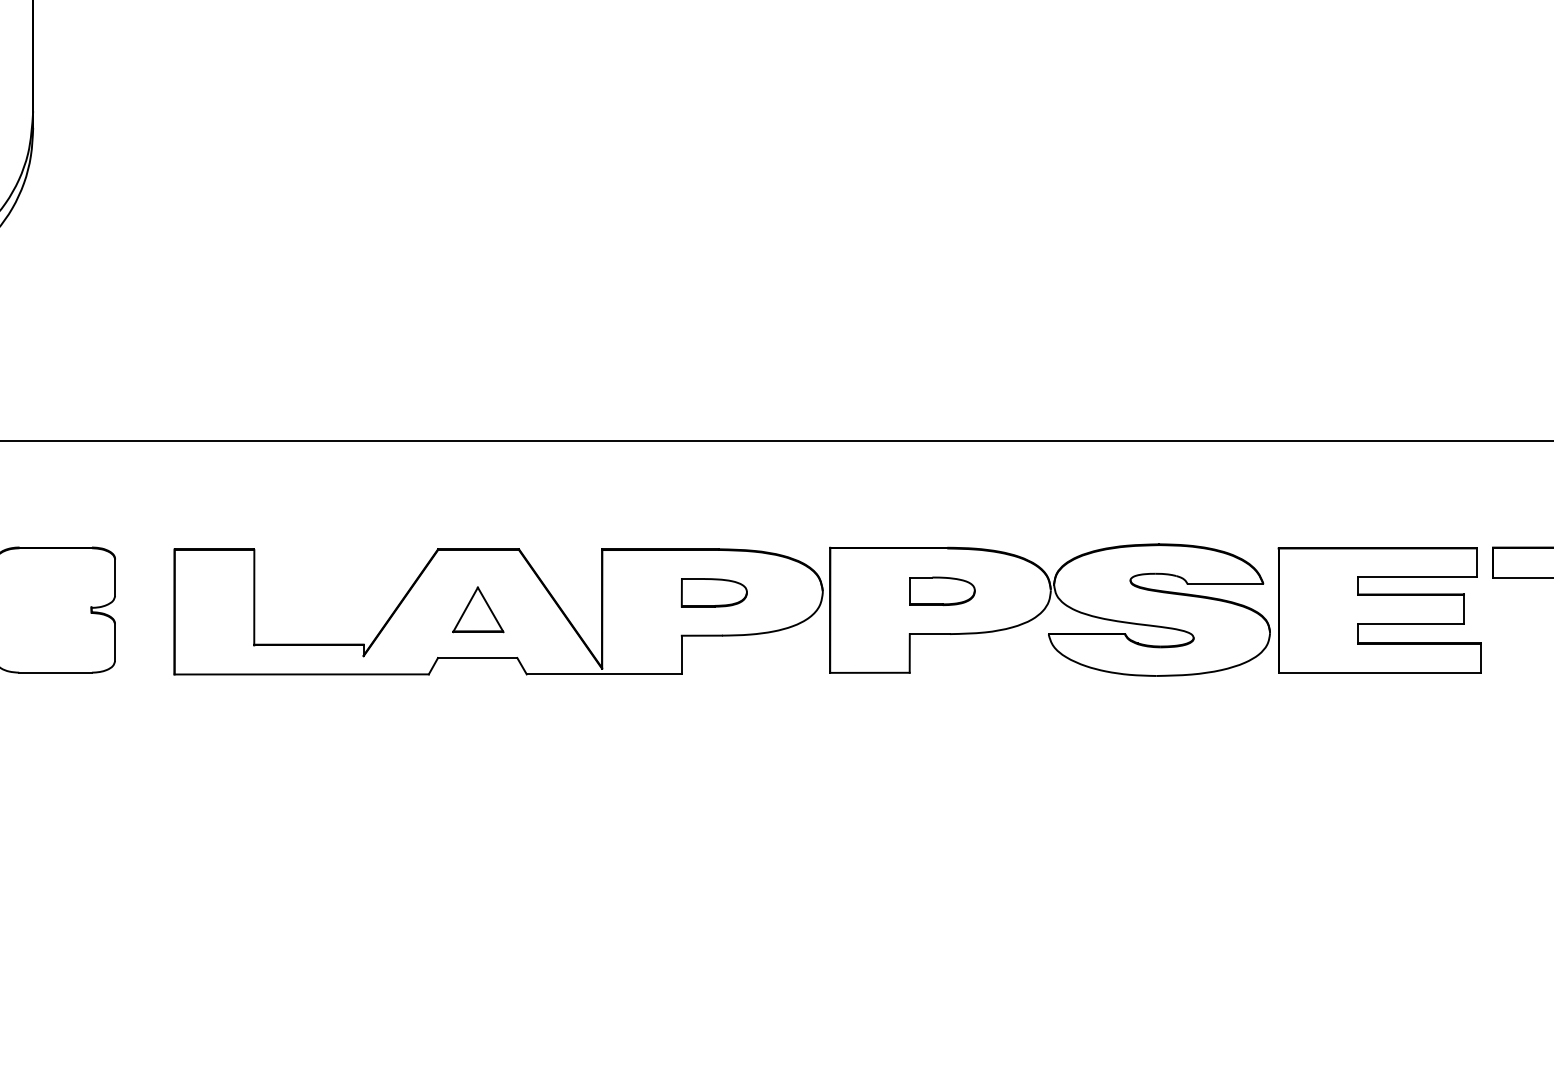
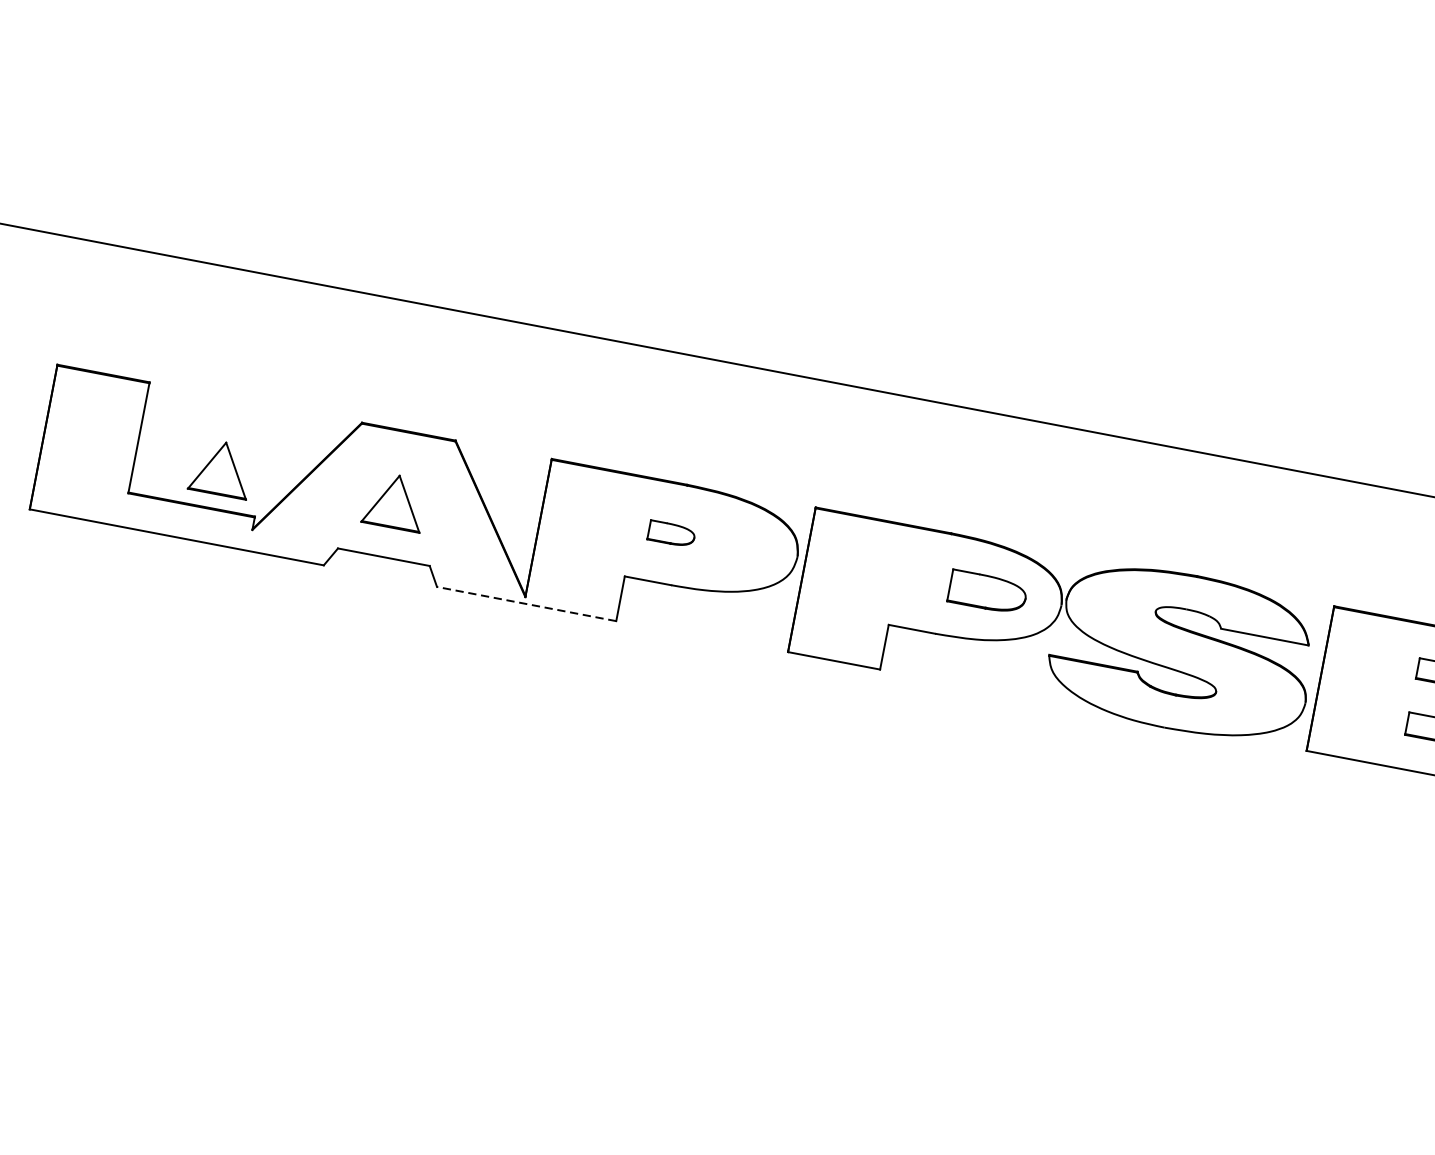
part: (942, 590) -> (988, 591), moved
part: (713, 592) -> (670, 533), size x0.6
part: (328, 609) -> (222, 468), added
line: (604, 674) -> (526, 604), solid -> dashed

